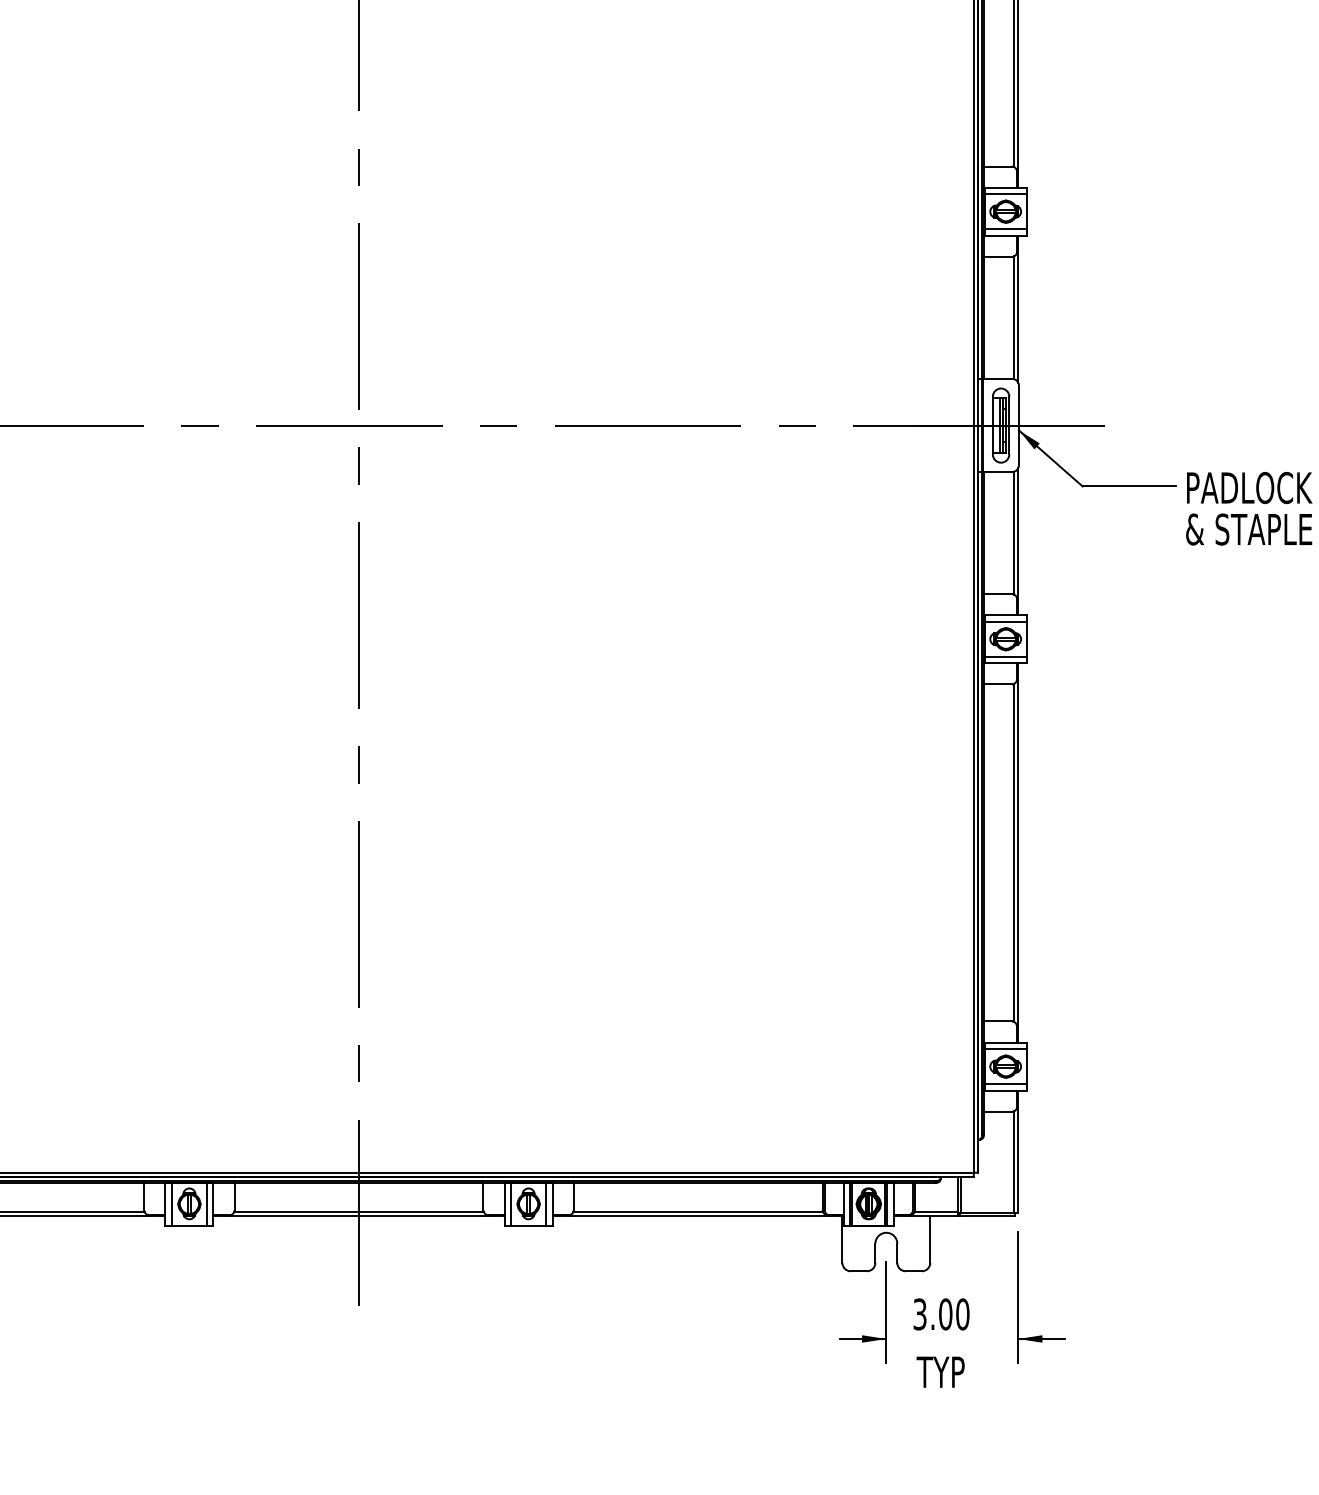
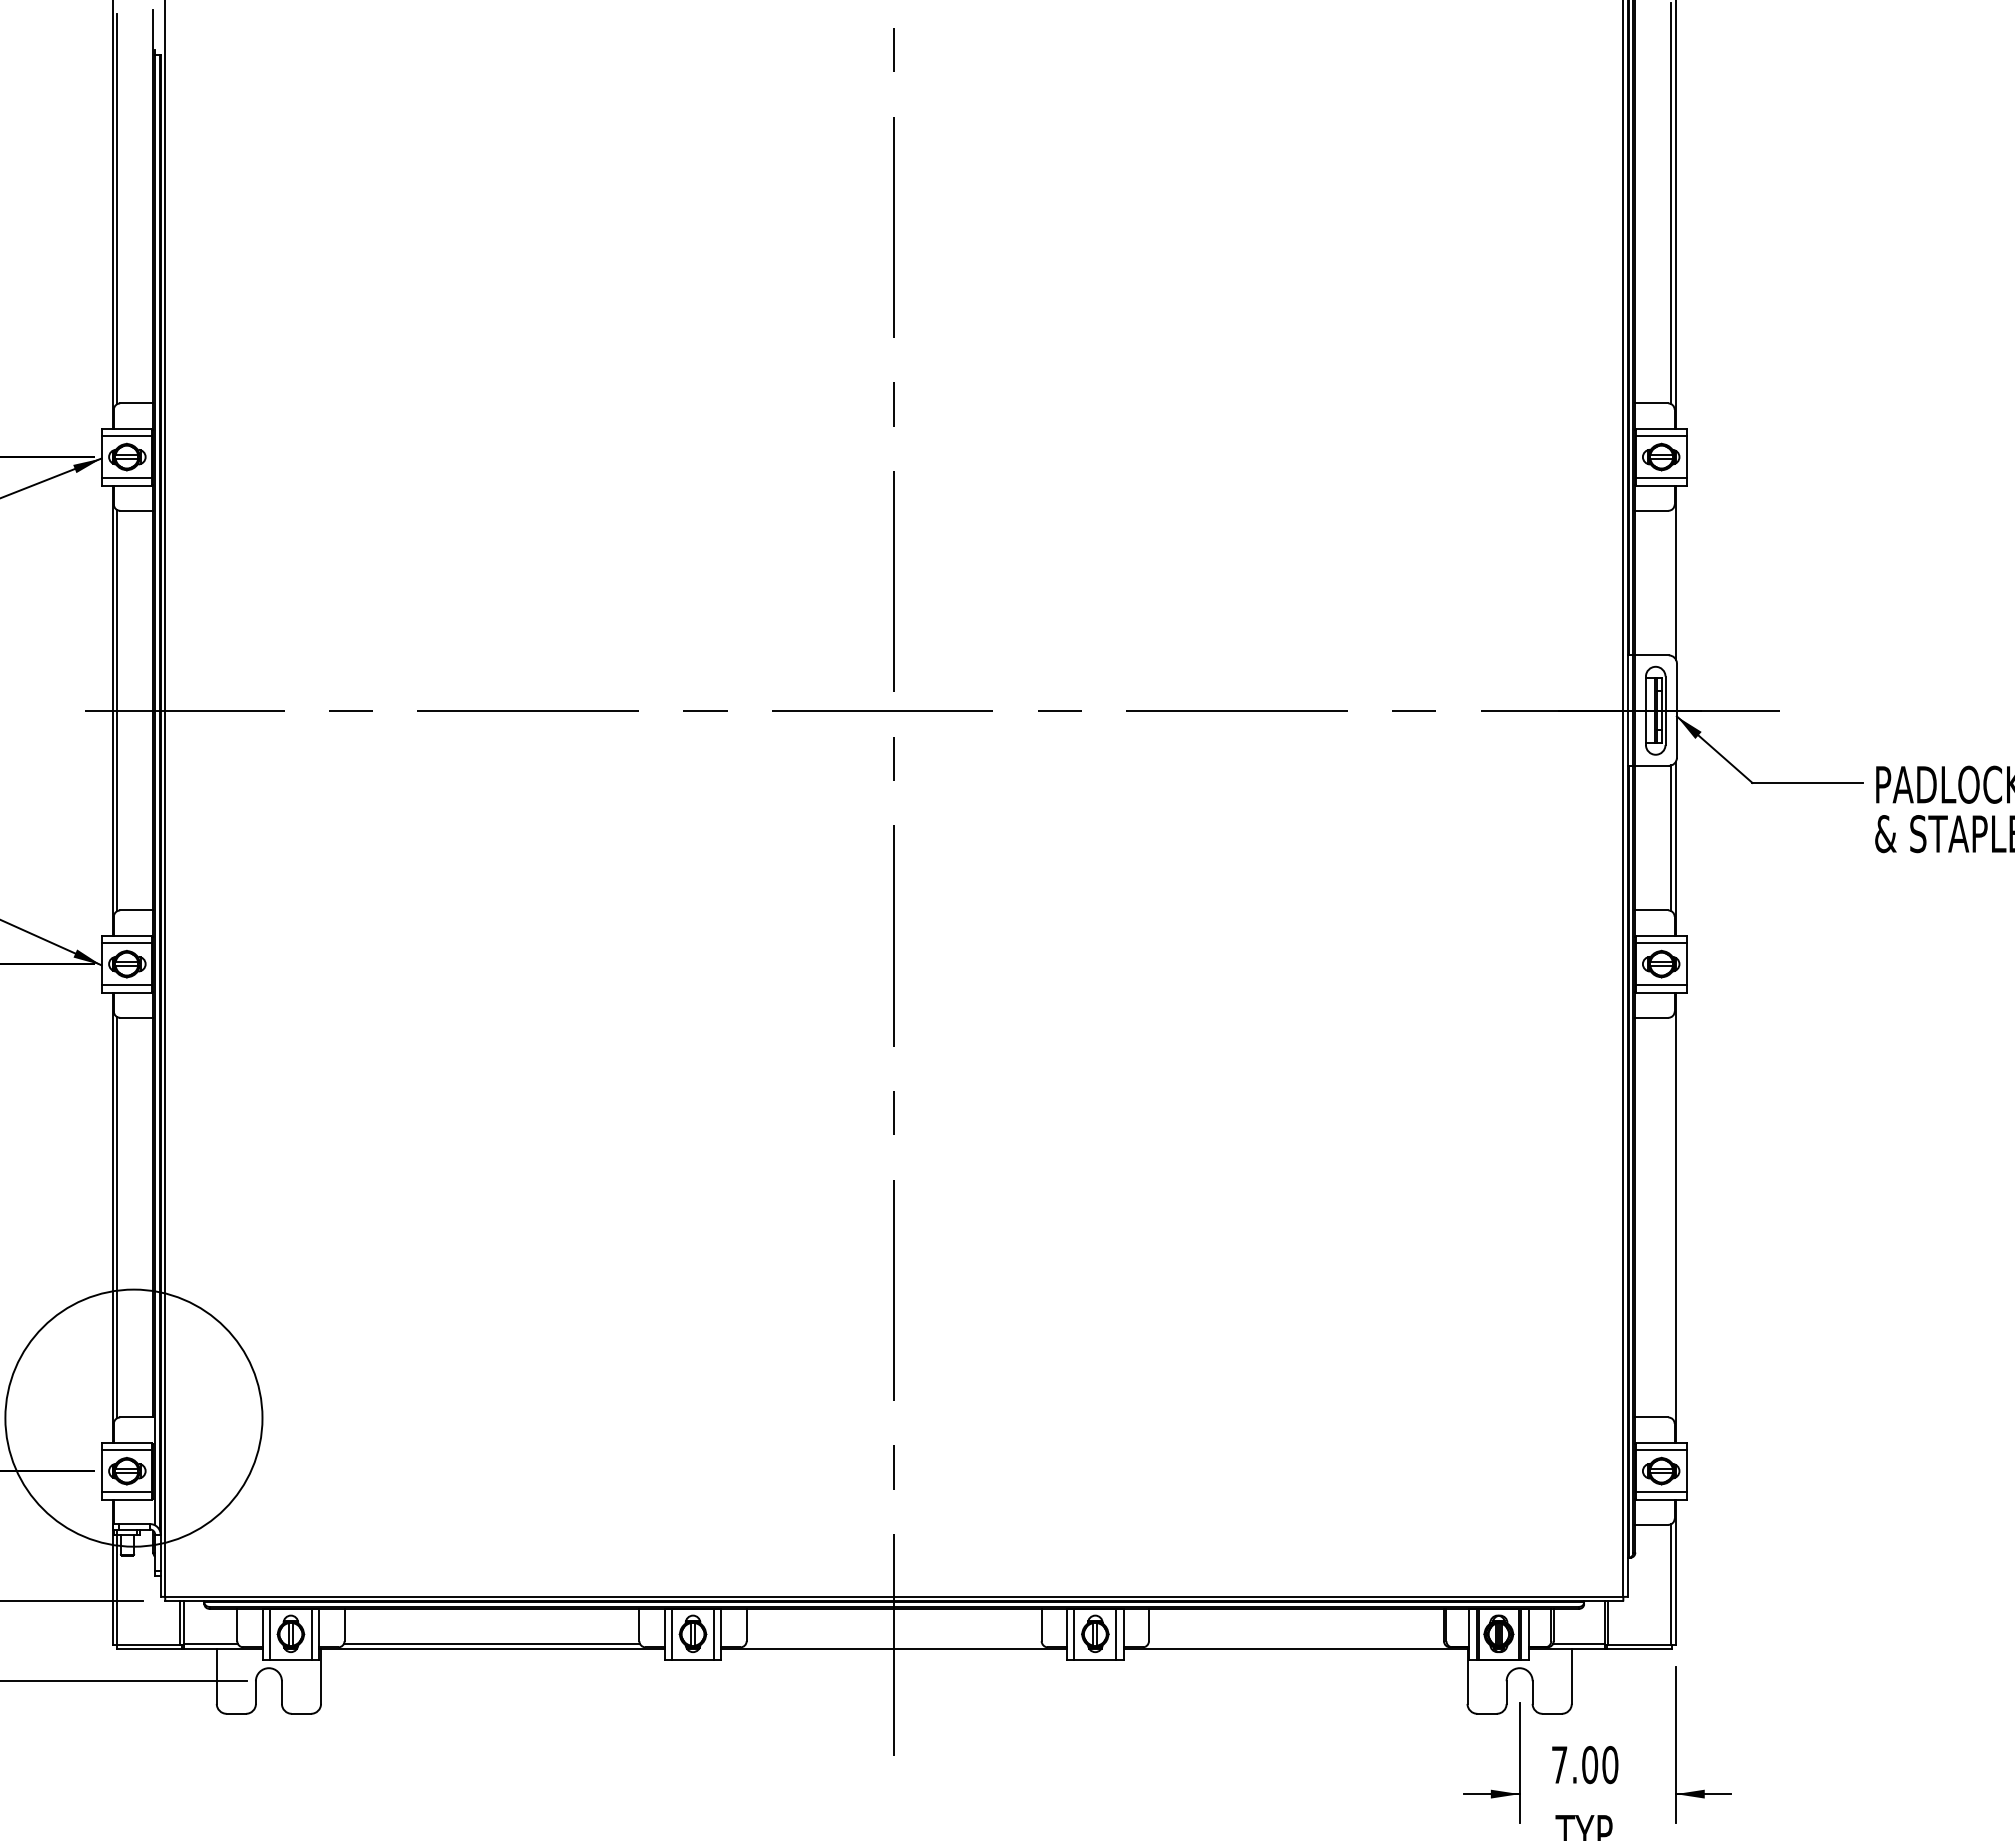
line: (1014, 317) -> (1671, 582), removed
line: (1014, 852) -> (1671, 1217), removed
line: (358, 1212) -> (893, 1644), removed
line: (698, 1212) -> (1296, 1644), removed
text: (919, 1314) -> (1559, 1765), 3.00 -> 7.00

